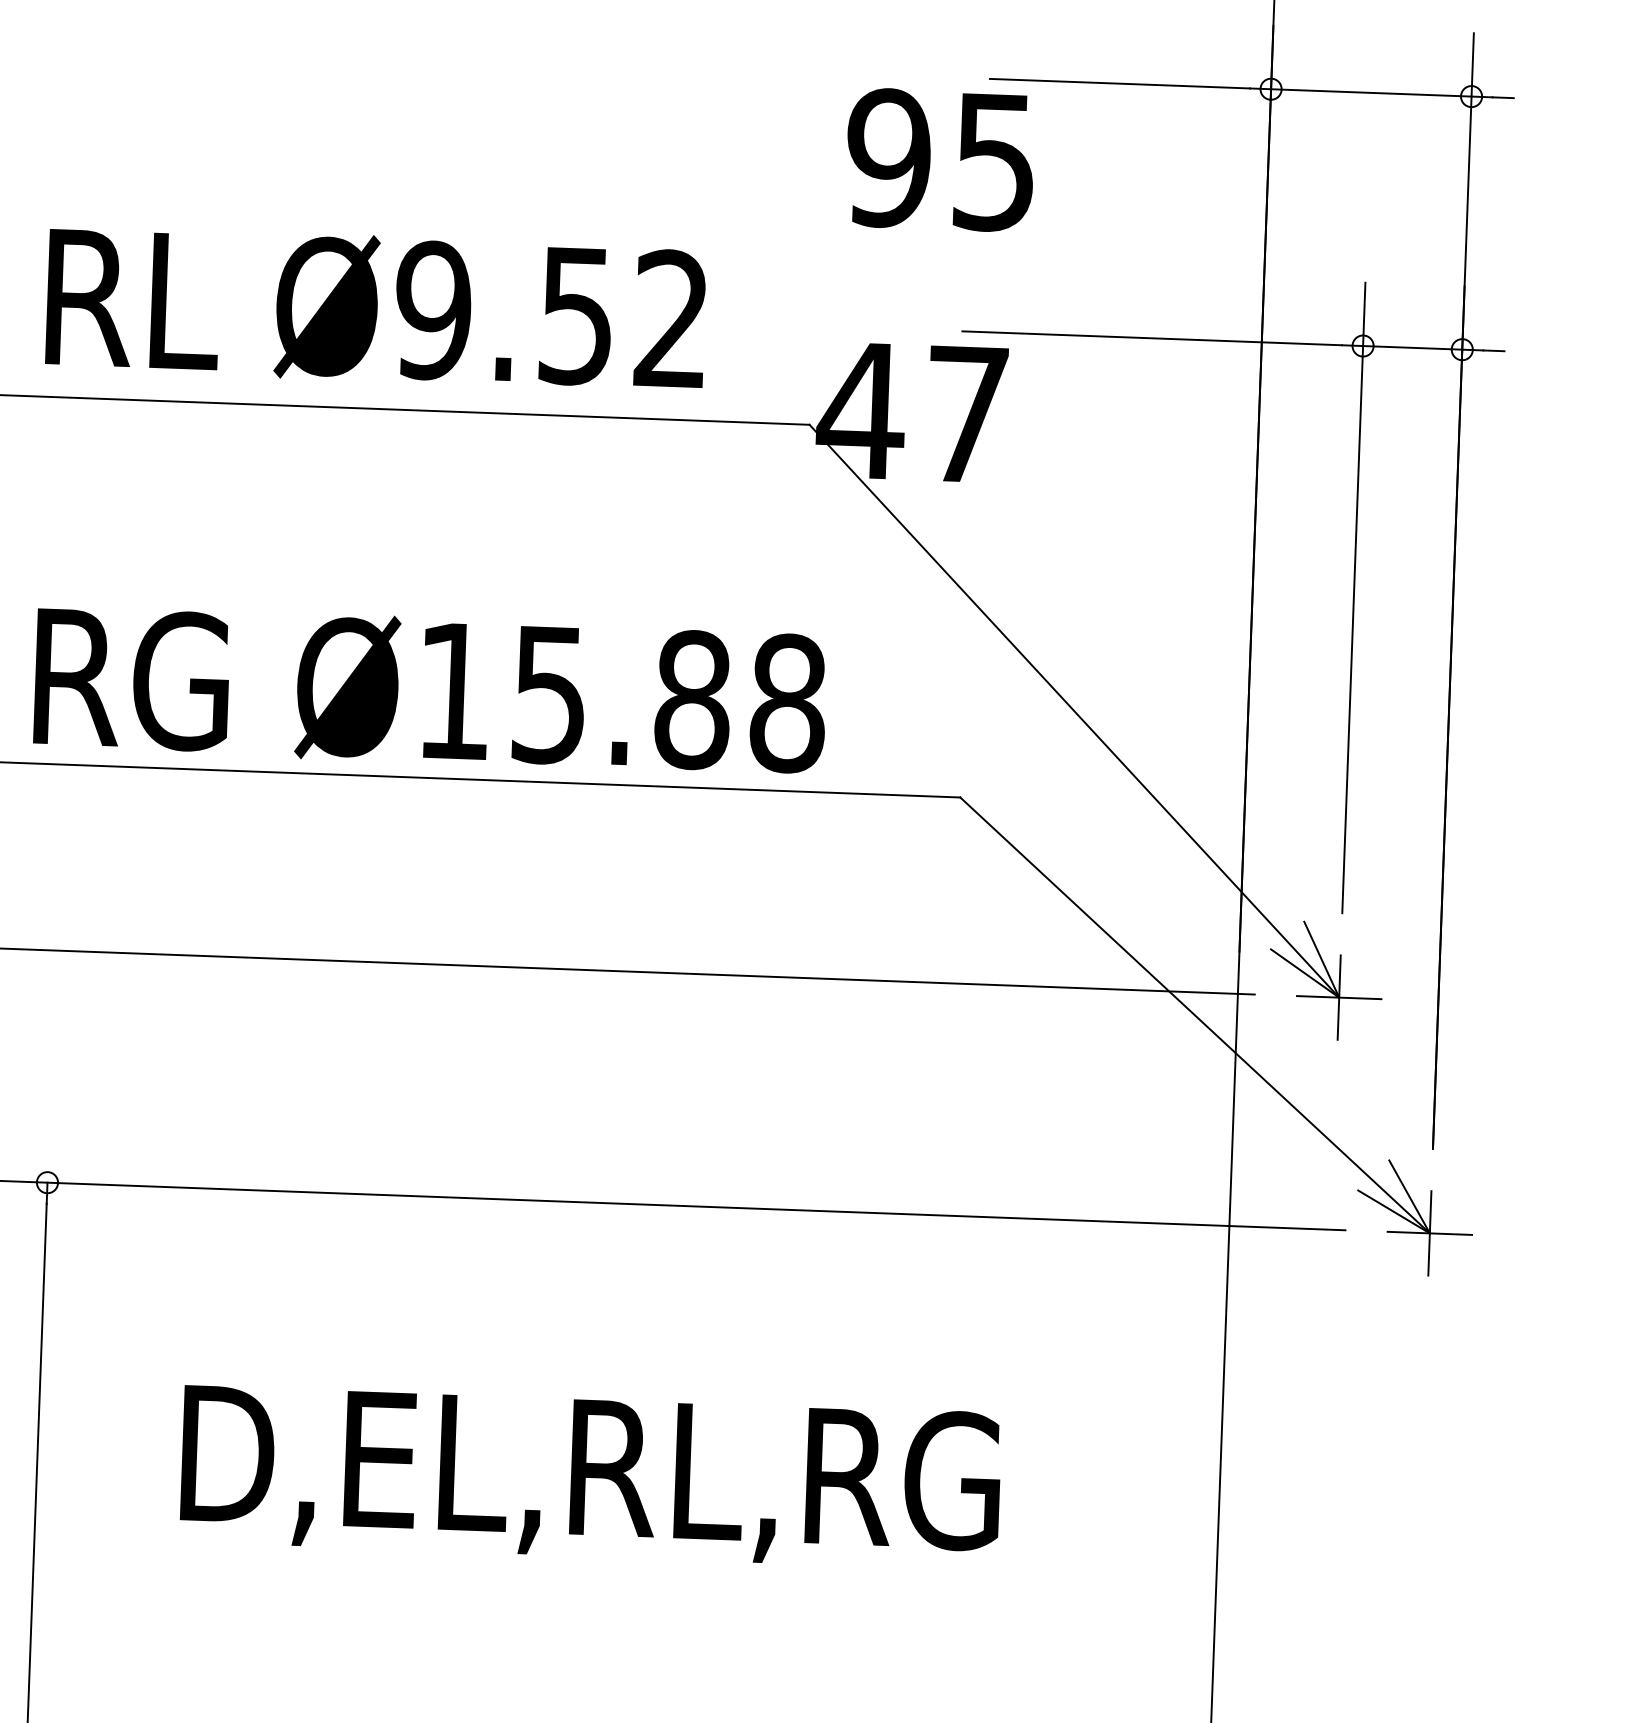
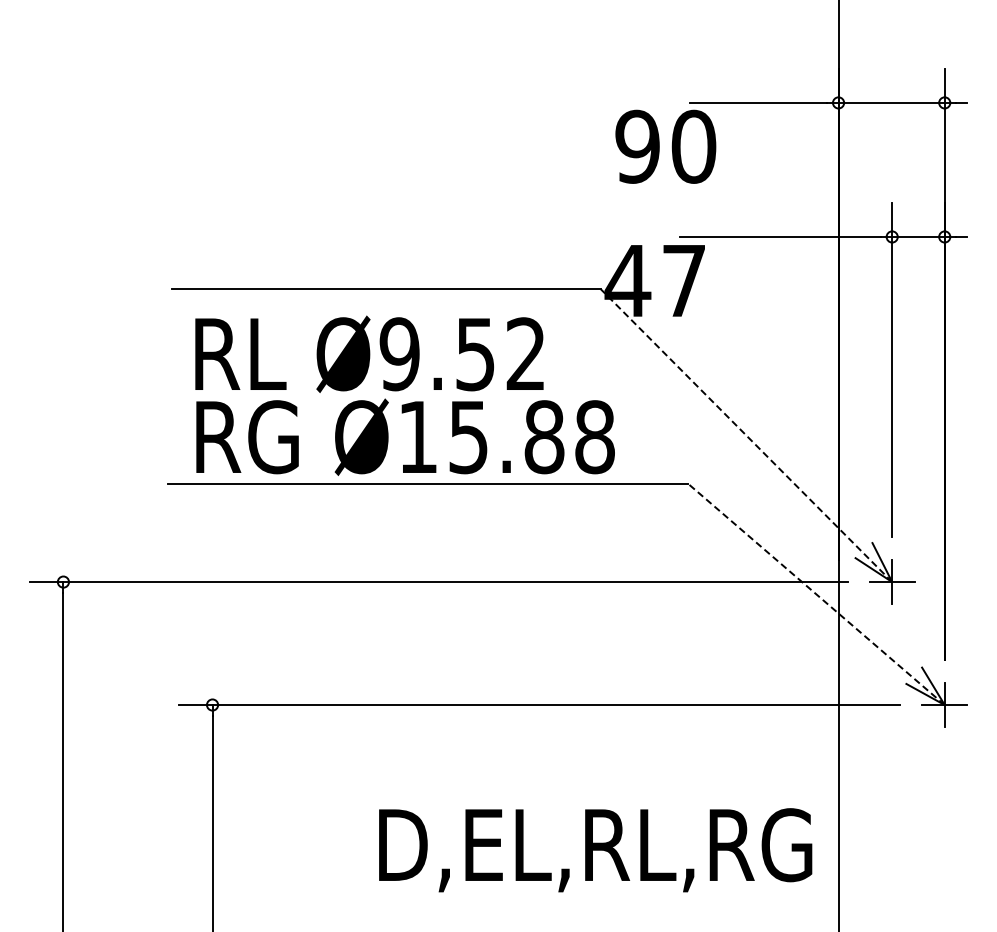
text: (994, 161) -> (693, 146), 95 -> 90
text: (376, 307) -> (369, 353), moved
line: (1074, 710) -> (746, 435), solid -> dashed
line: (1195, 1015) -> (816, 594), solid -> dashed
text: (590, 1477) -> (595, 850), moved

